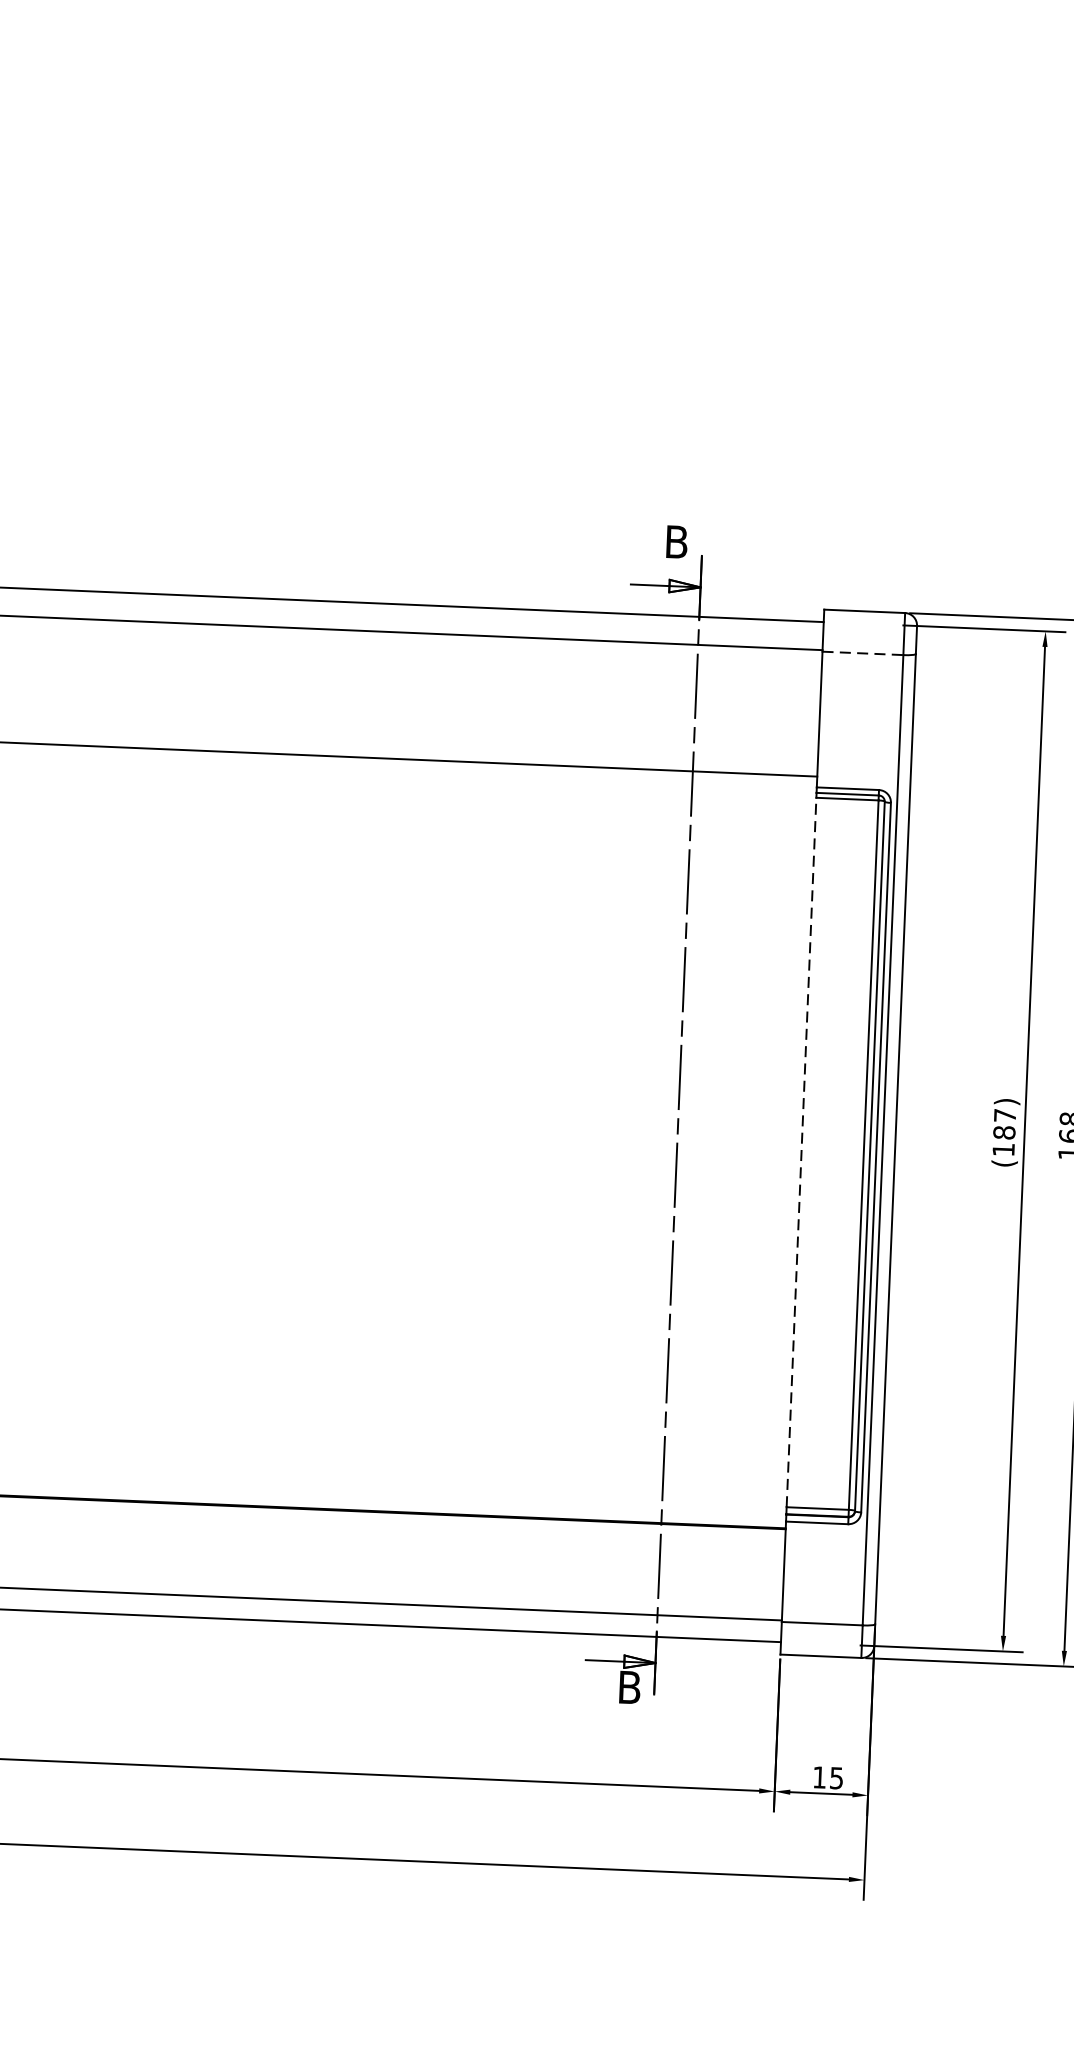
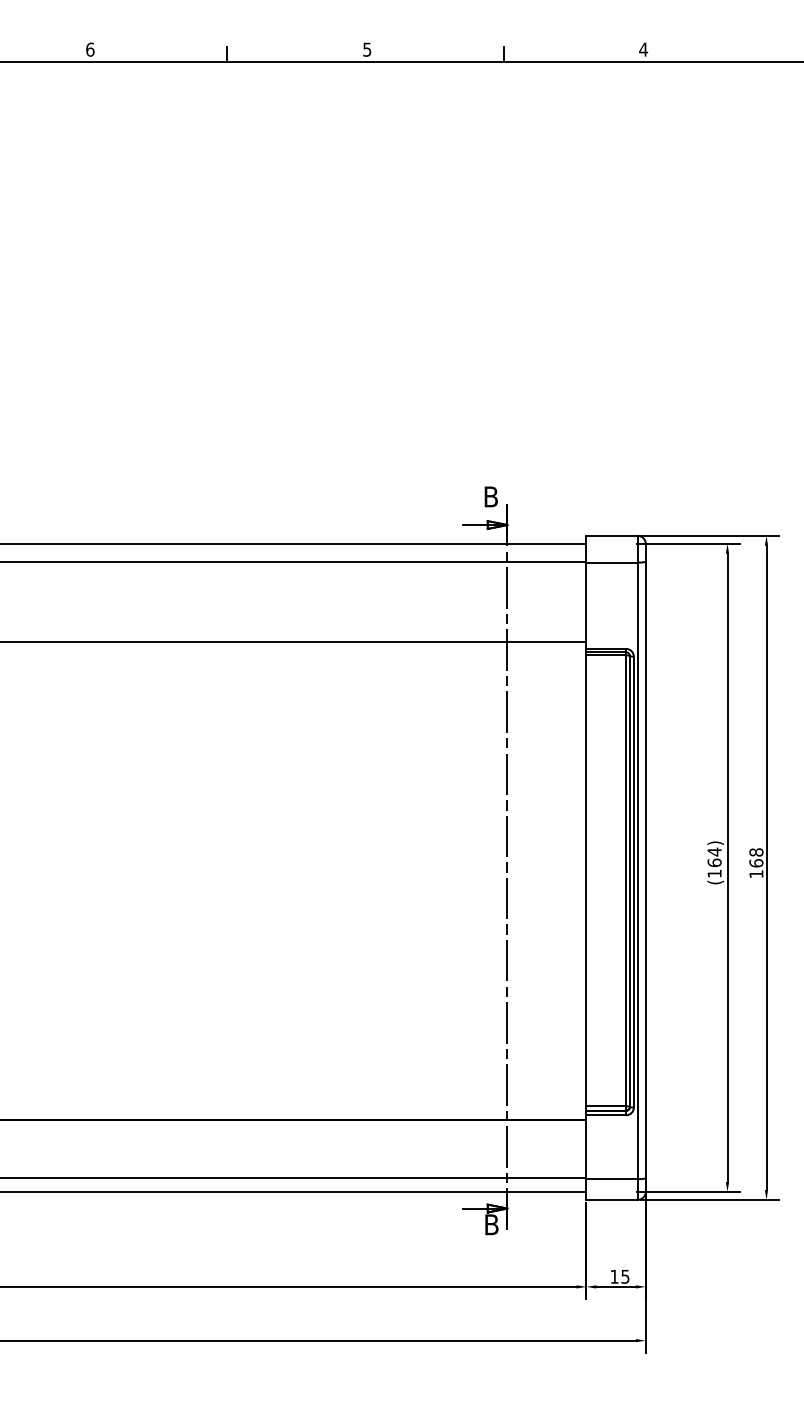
line: (863, 653) -> (612, 562), dashed -> solid
text: (1004, 1124) -> (714, 857), (187) -> (164)
line: (801, 1152) -> (586, 880), dashed -> solid

